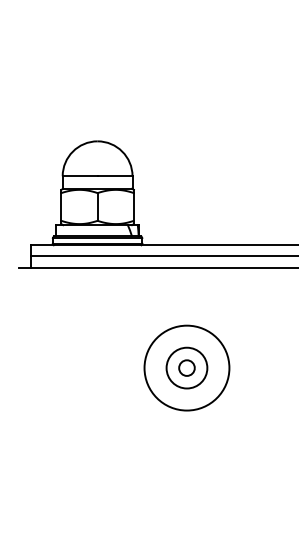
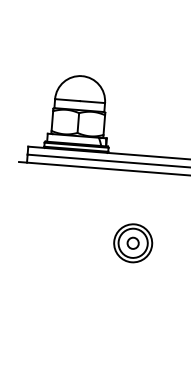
circle: (186, 367) -> (132, 242), size x0.62

